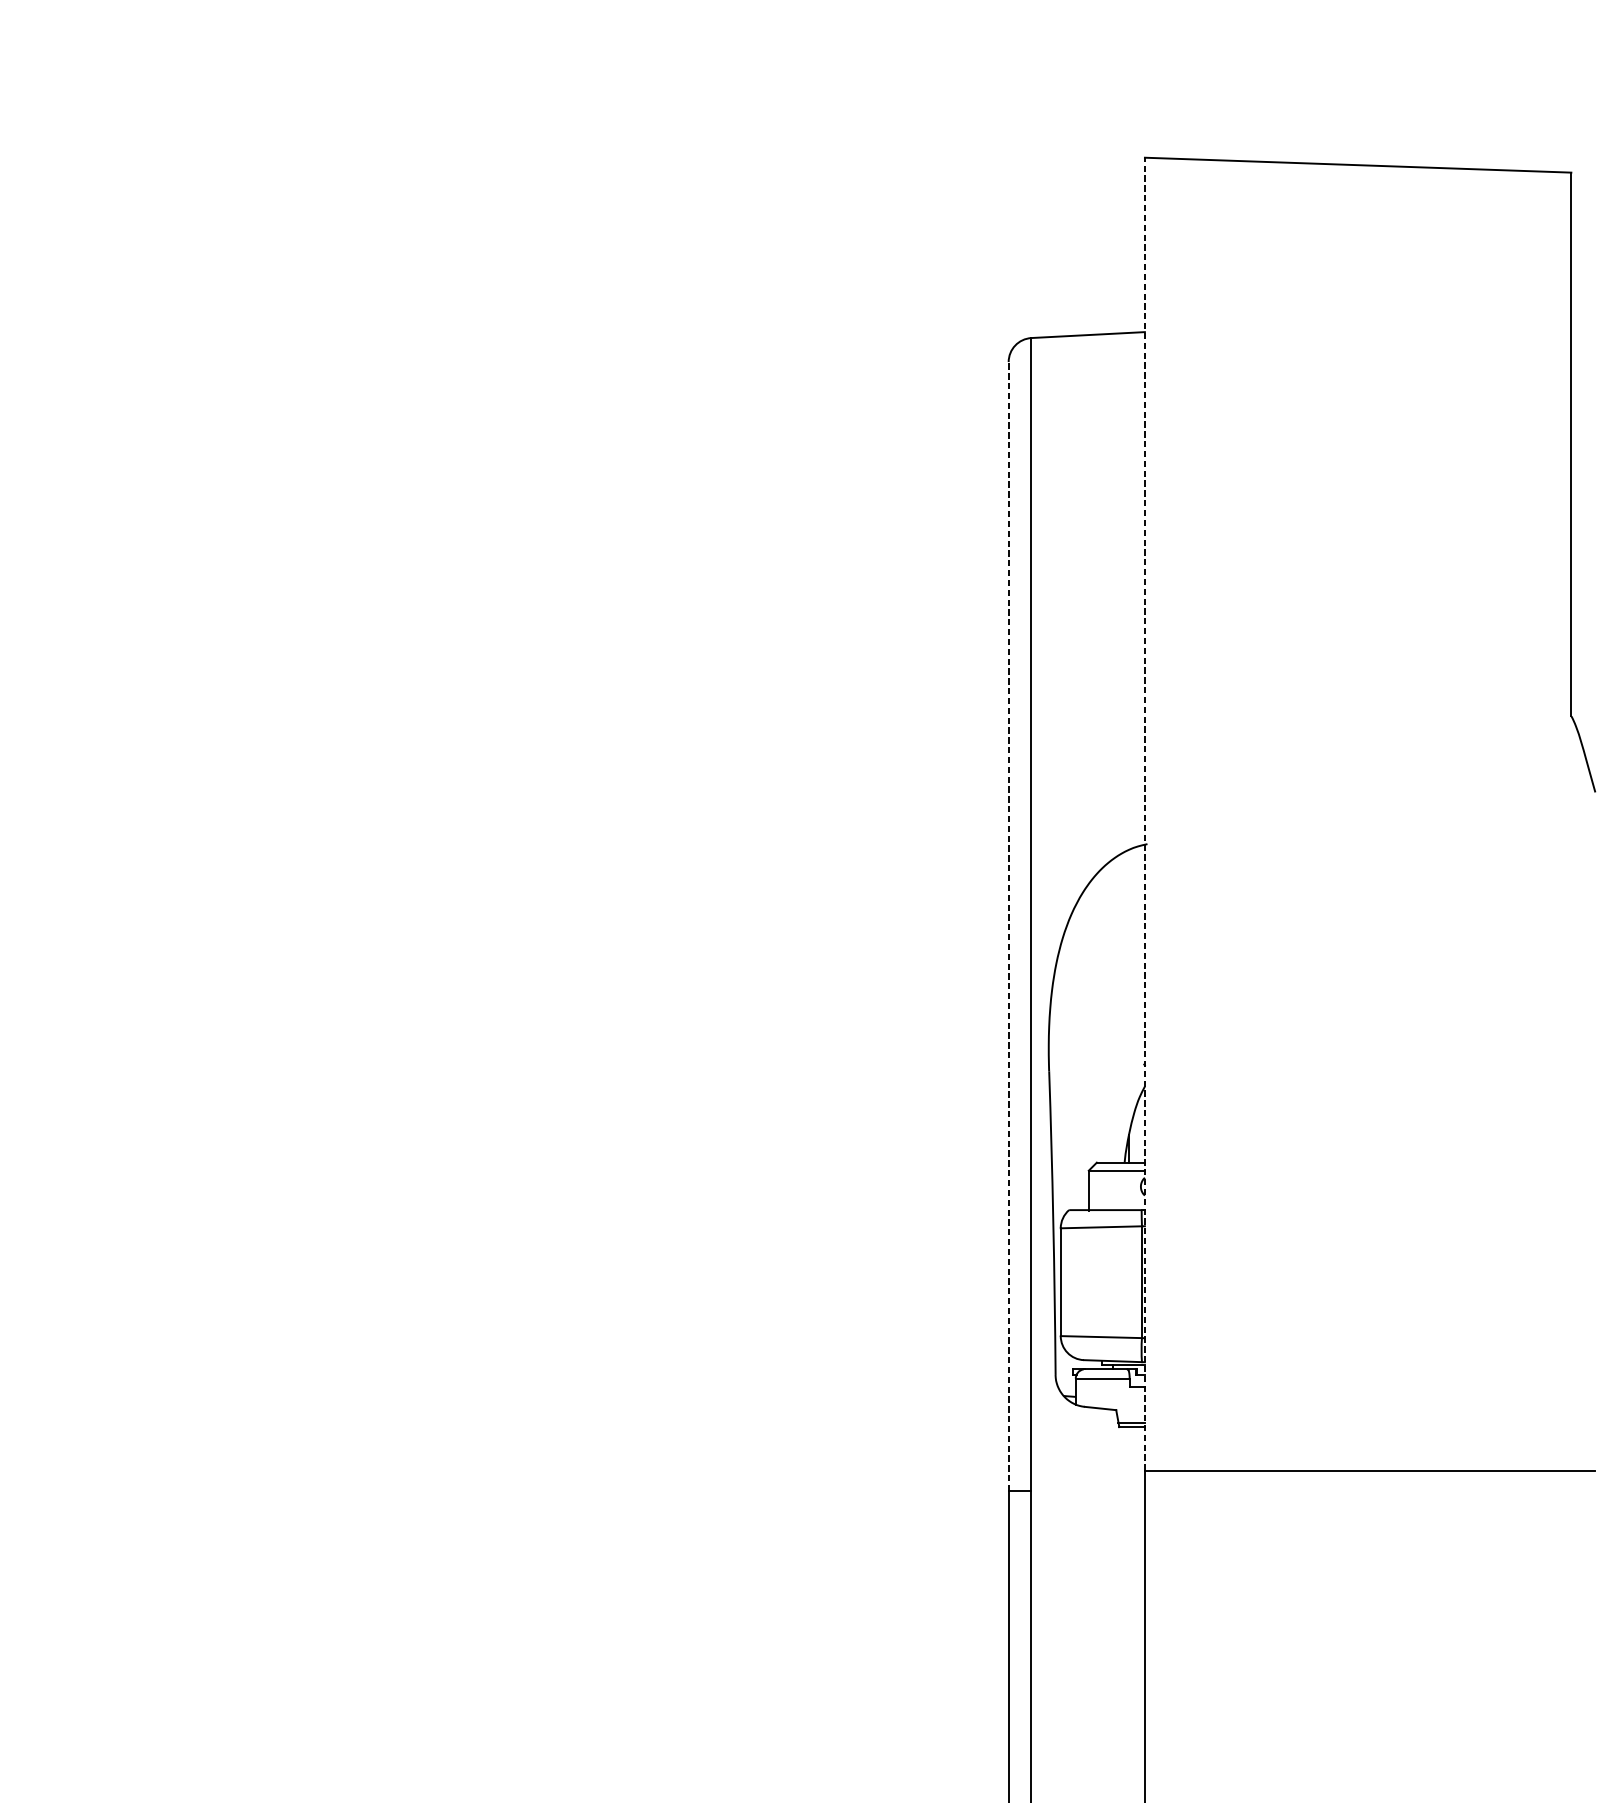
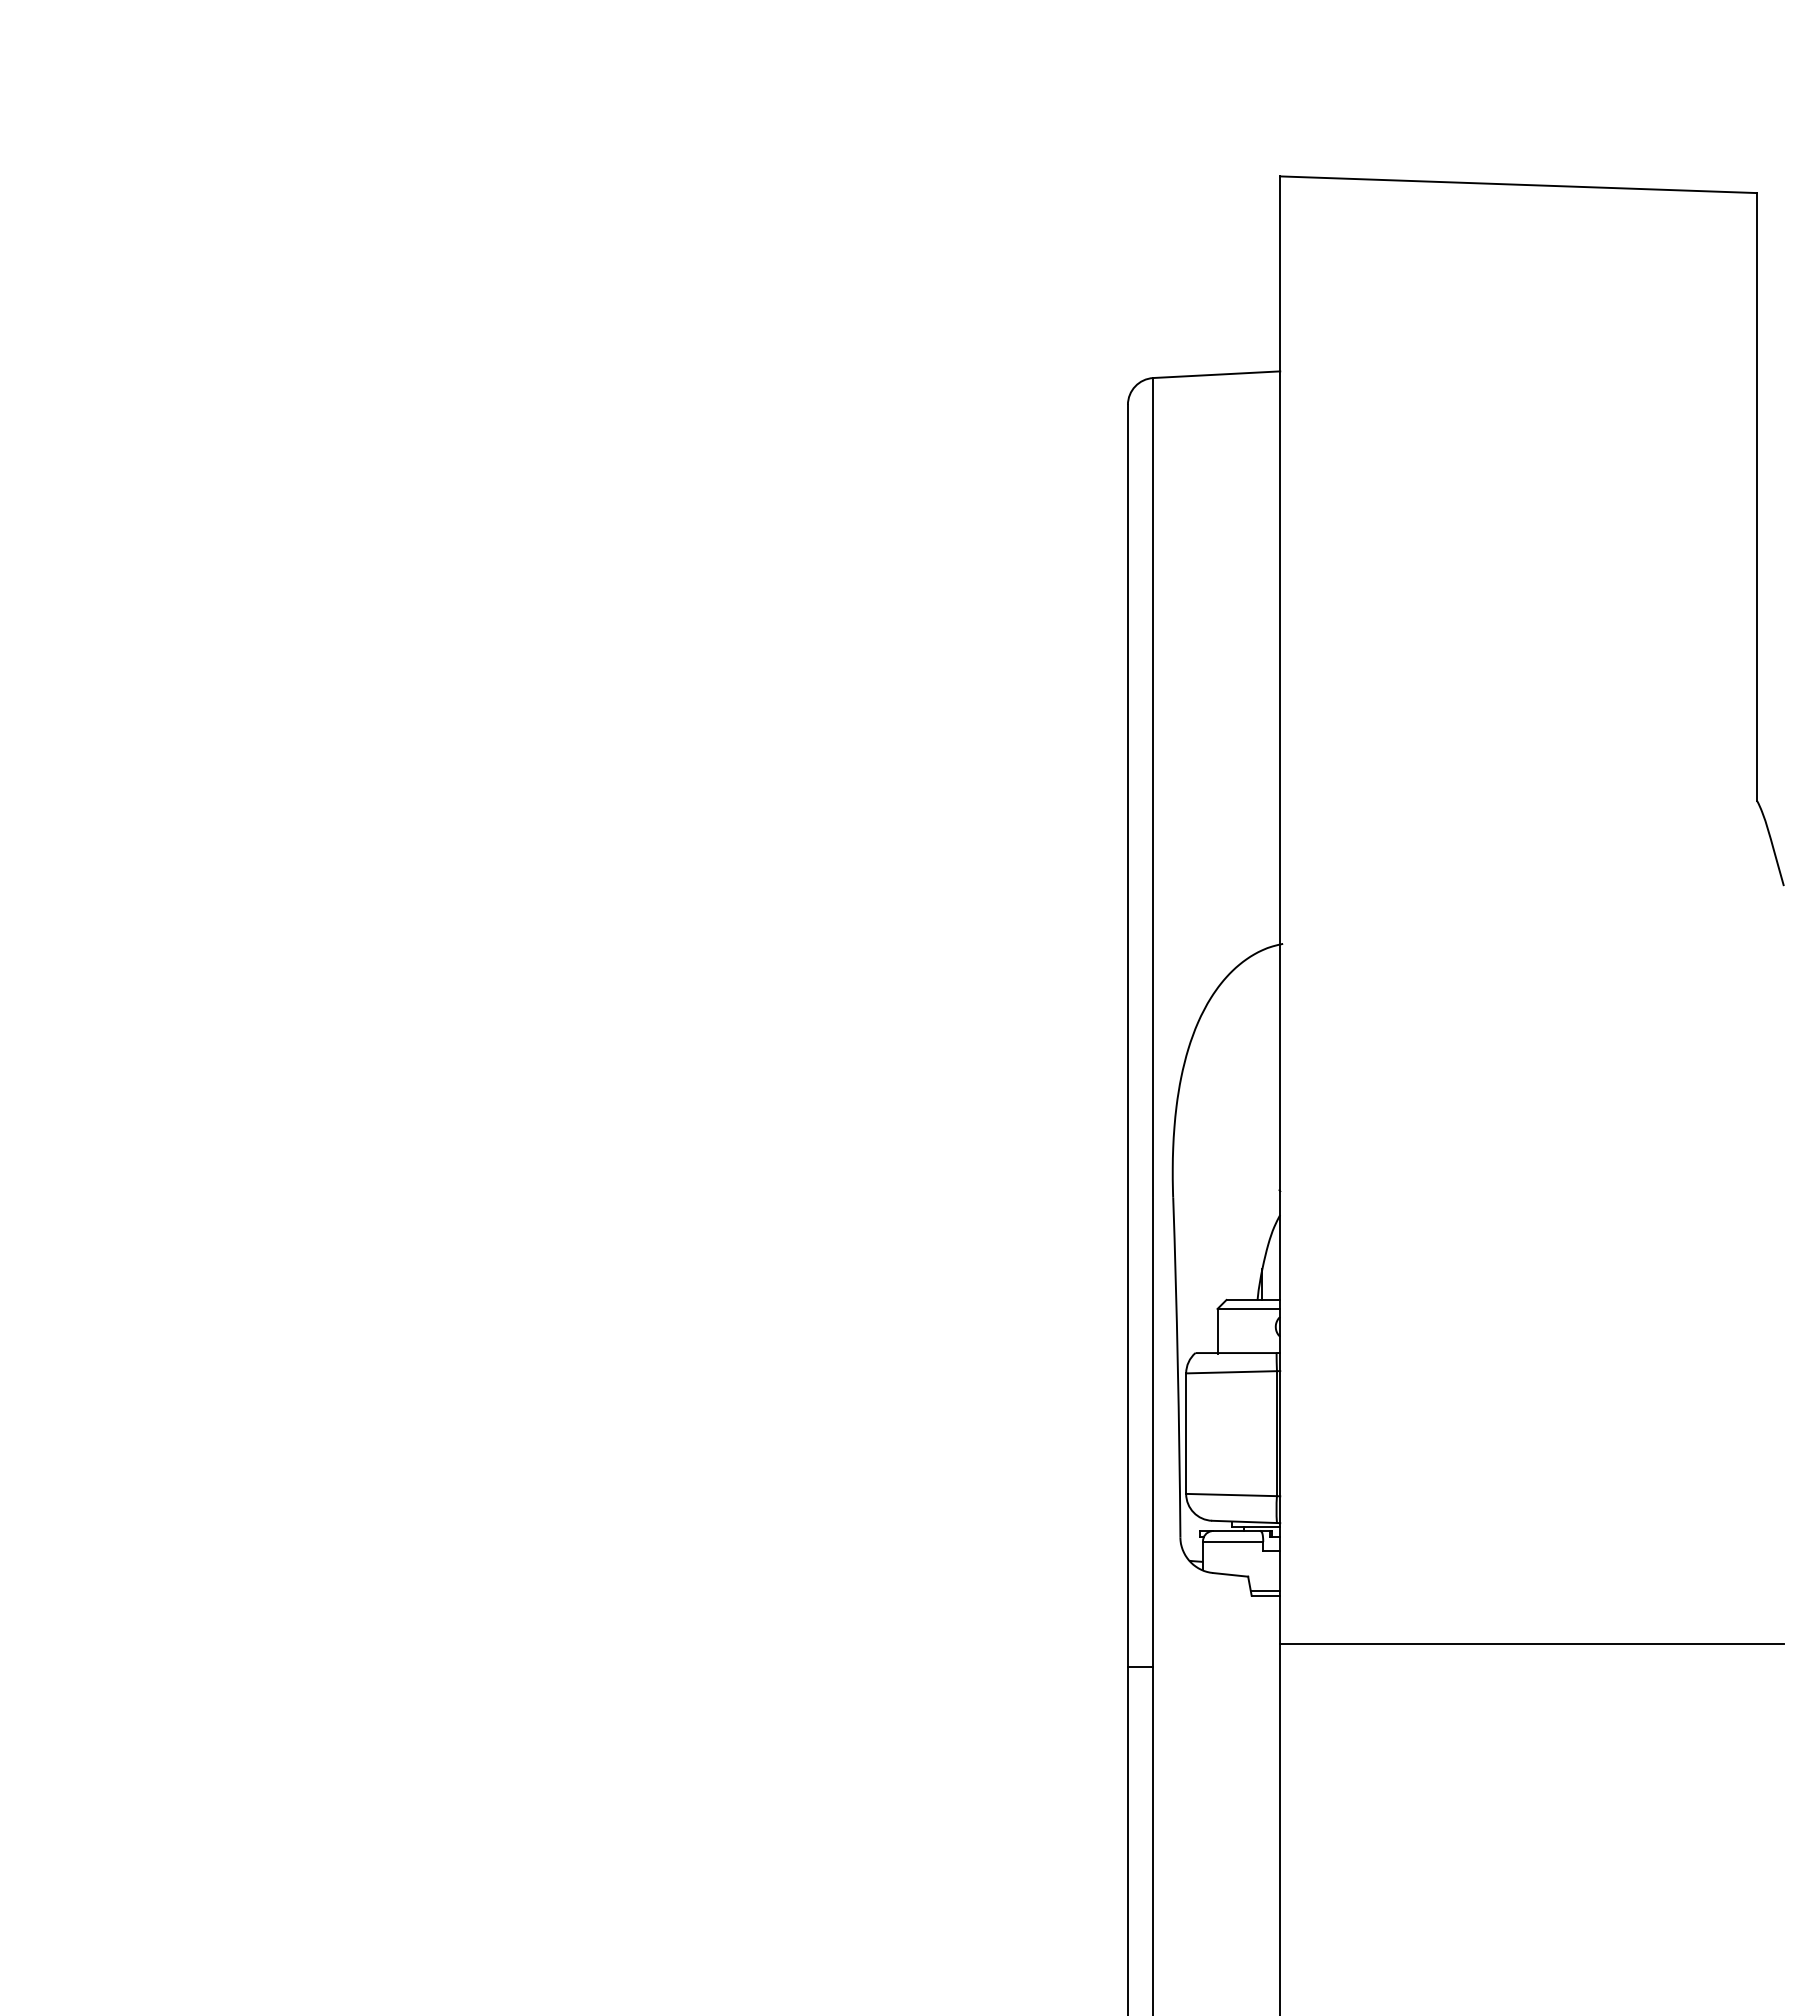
line: (1145, 814) -> (1280, 910), dashed -> solid
line: (1008, 926) -> (1127, 1035), dashed -> solid

